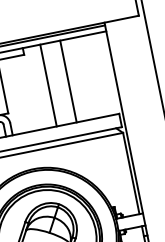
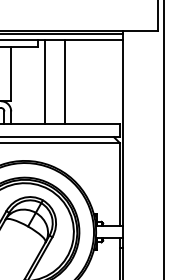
line: (68, 81) -> (65, 81), moved
line: (48, 85) -> (45, 81), moved

